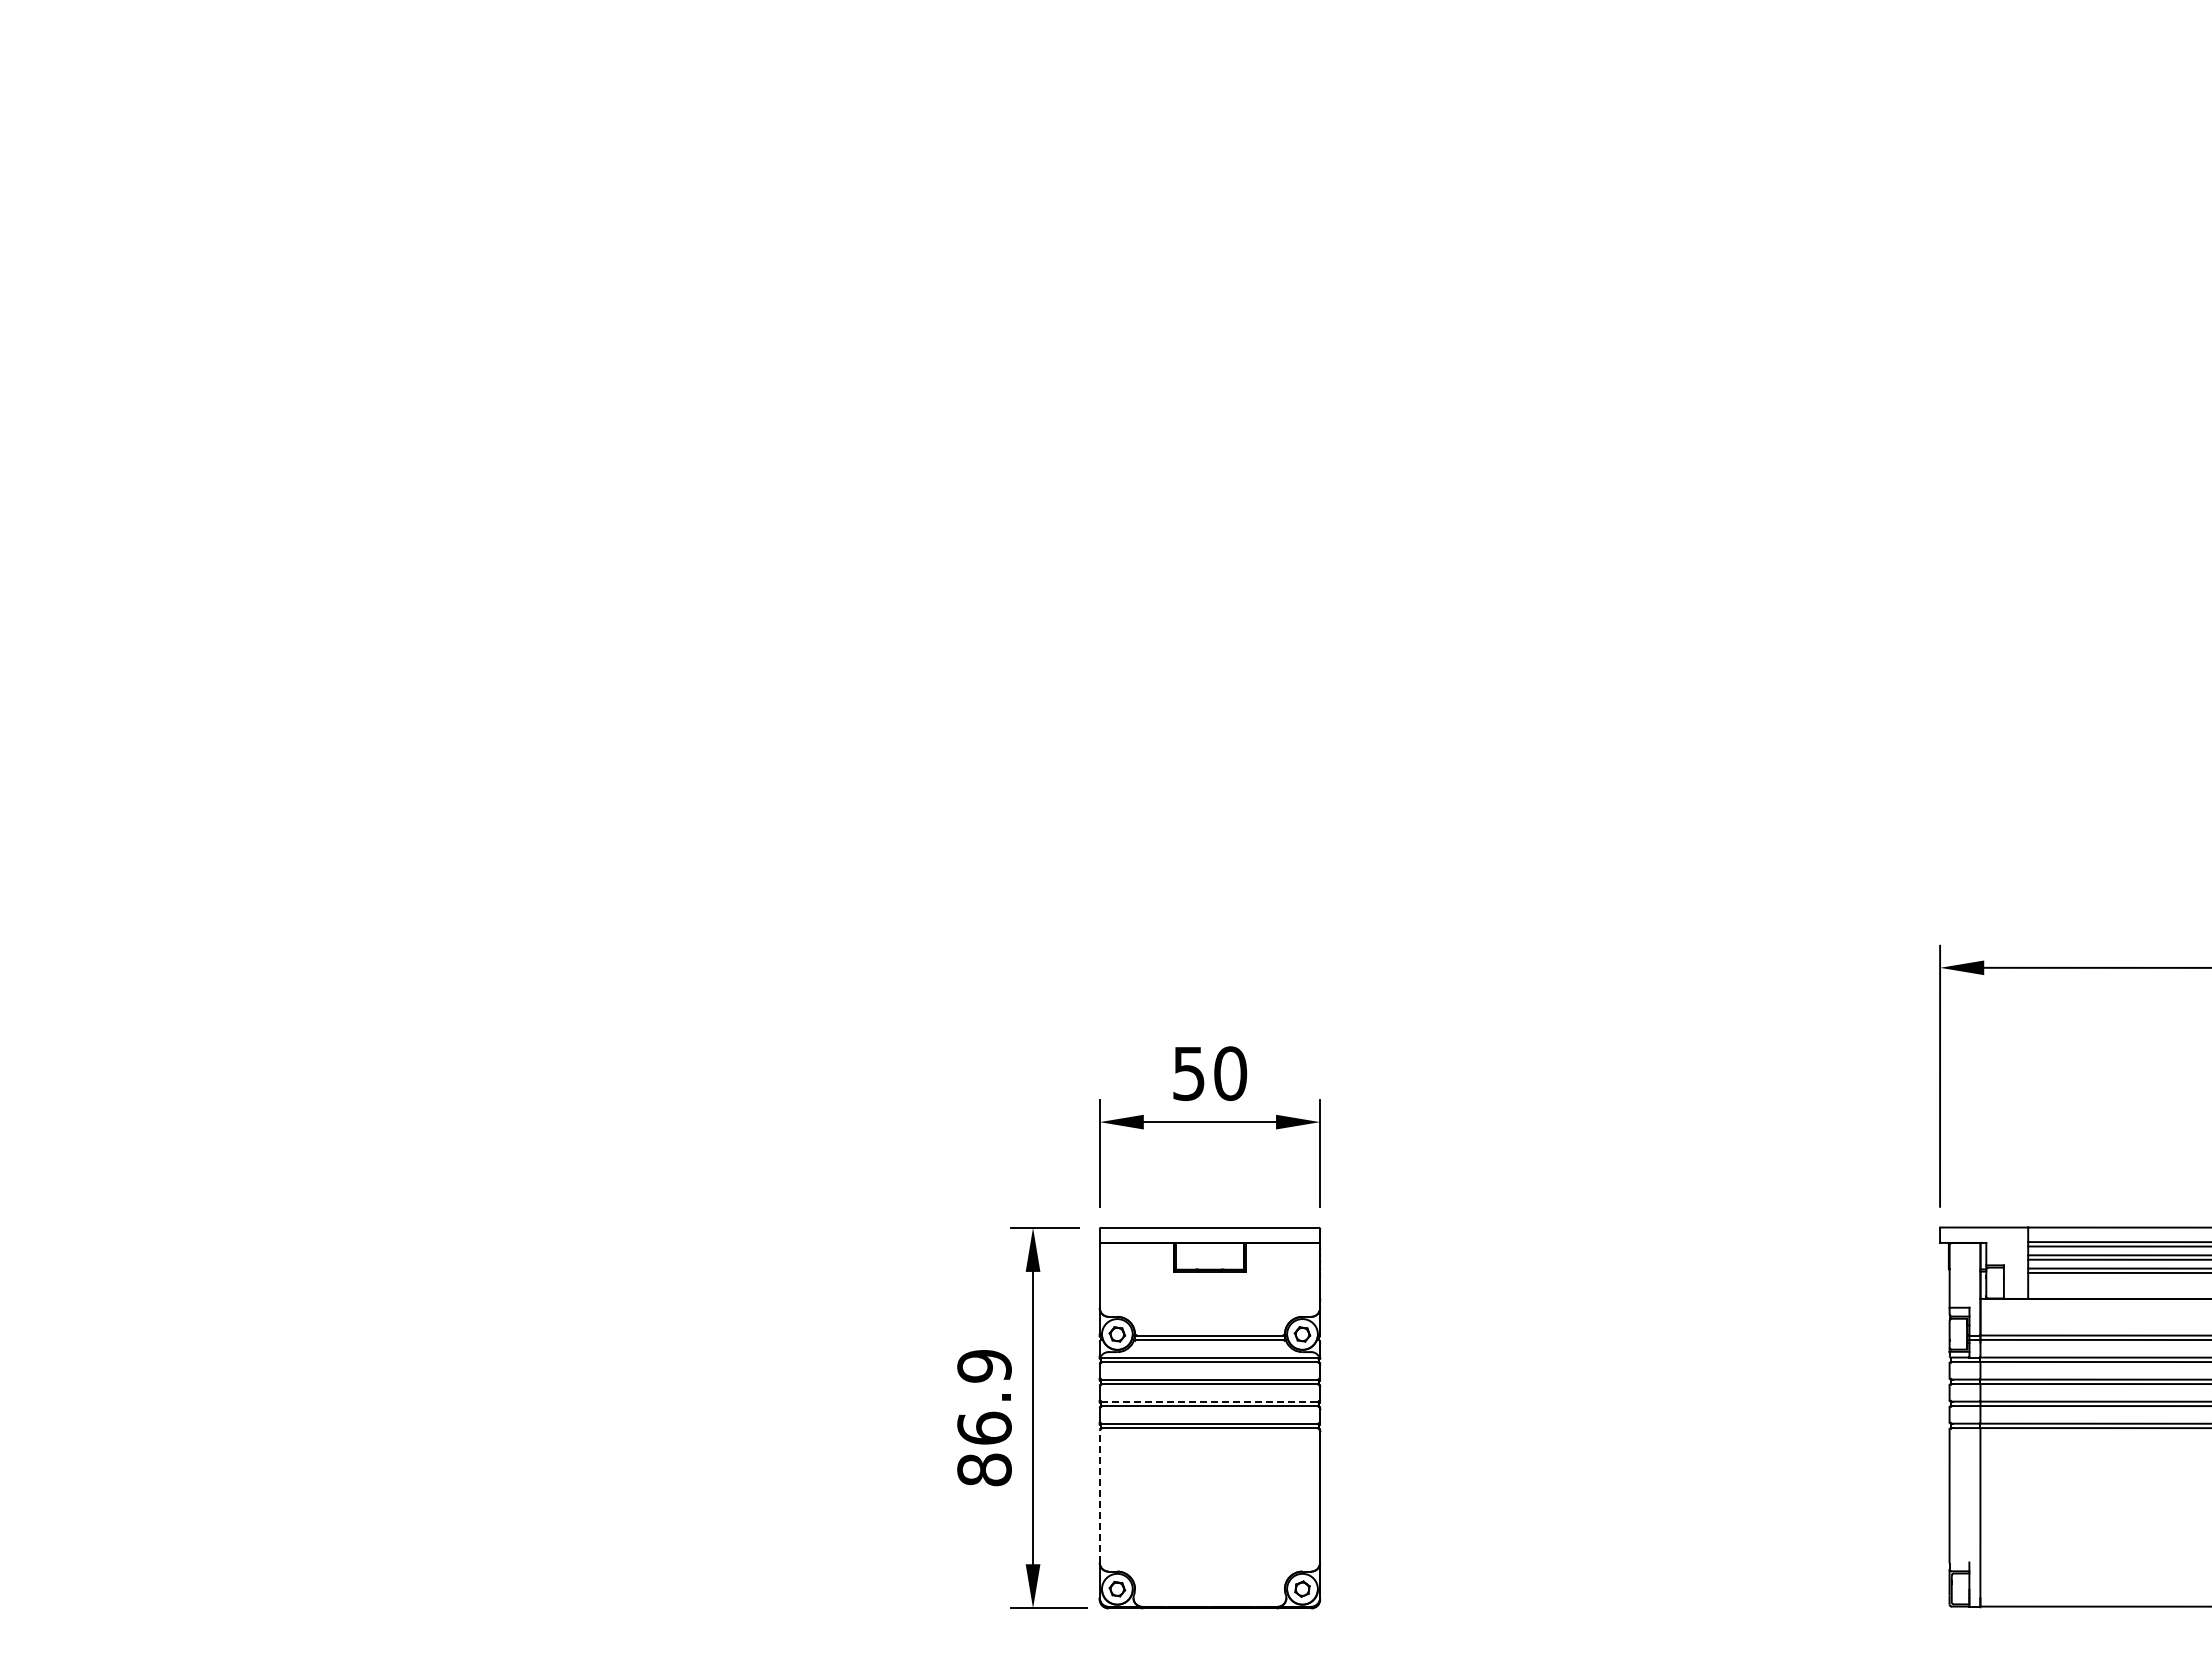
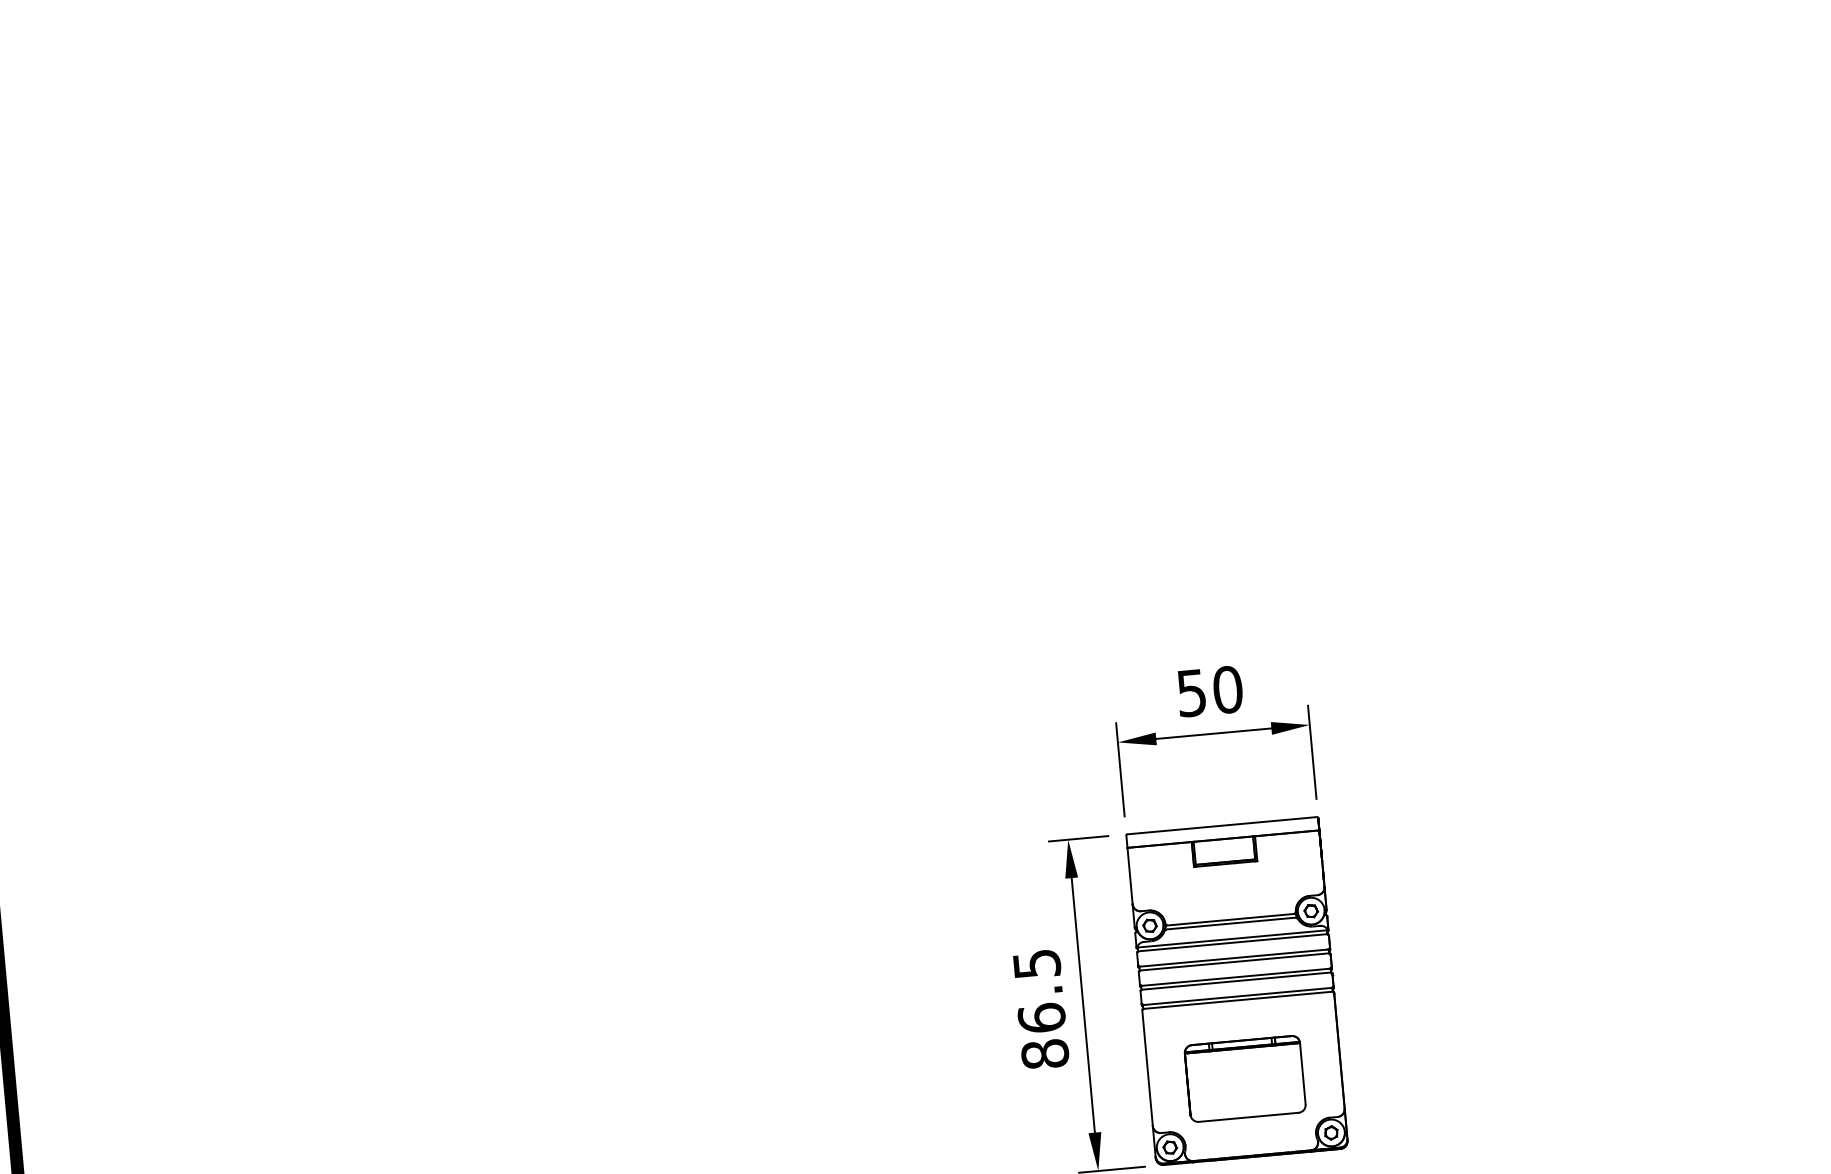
text: (984, 1366) -> (1036, 964), 86.9 -> 86.5
line: (1208, 1401) -> (1234, 977), dashed -> solid
line: (1099, 1496) -> (1147, 1068), dashed -> solid
part: (1209, 1518) -> (1244, 1078), added

